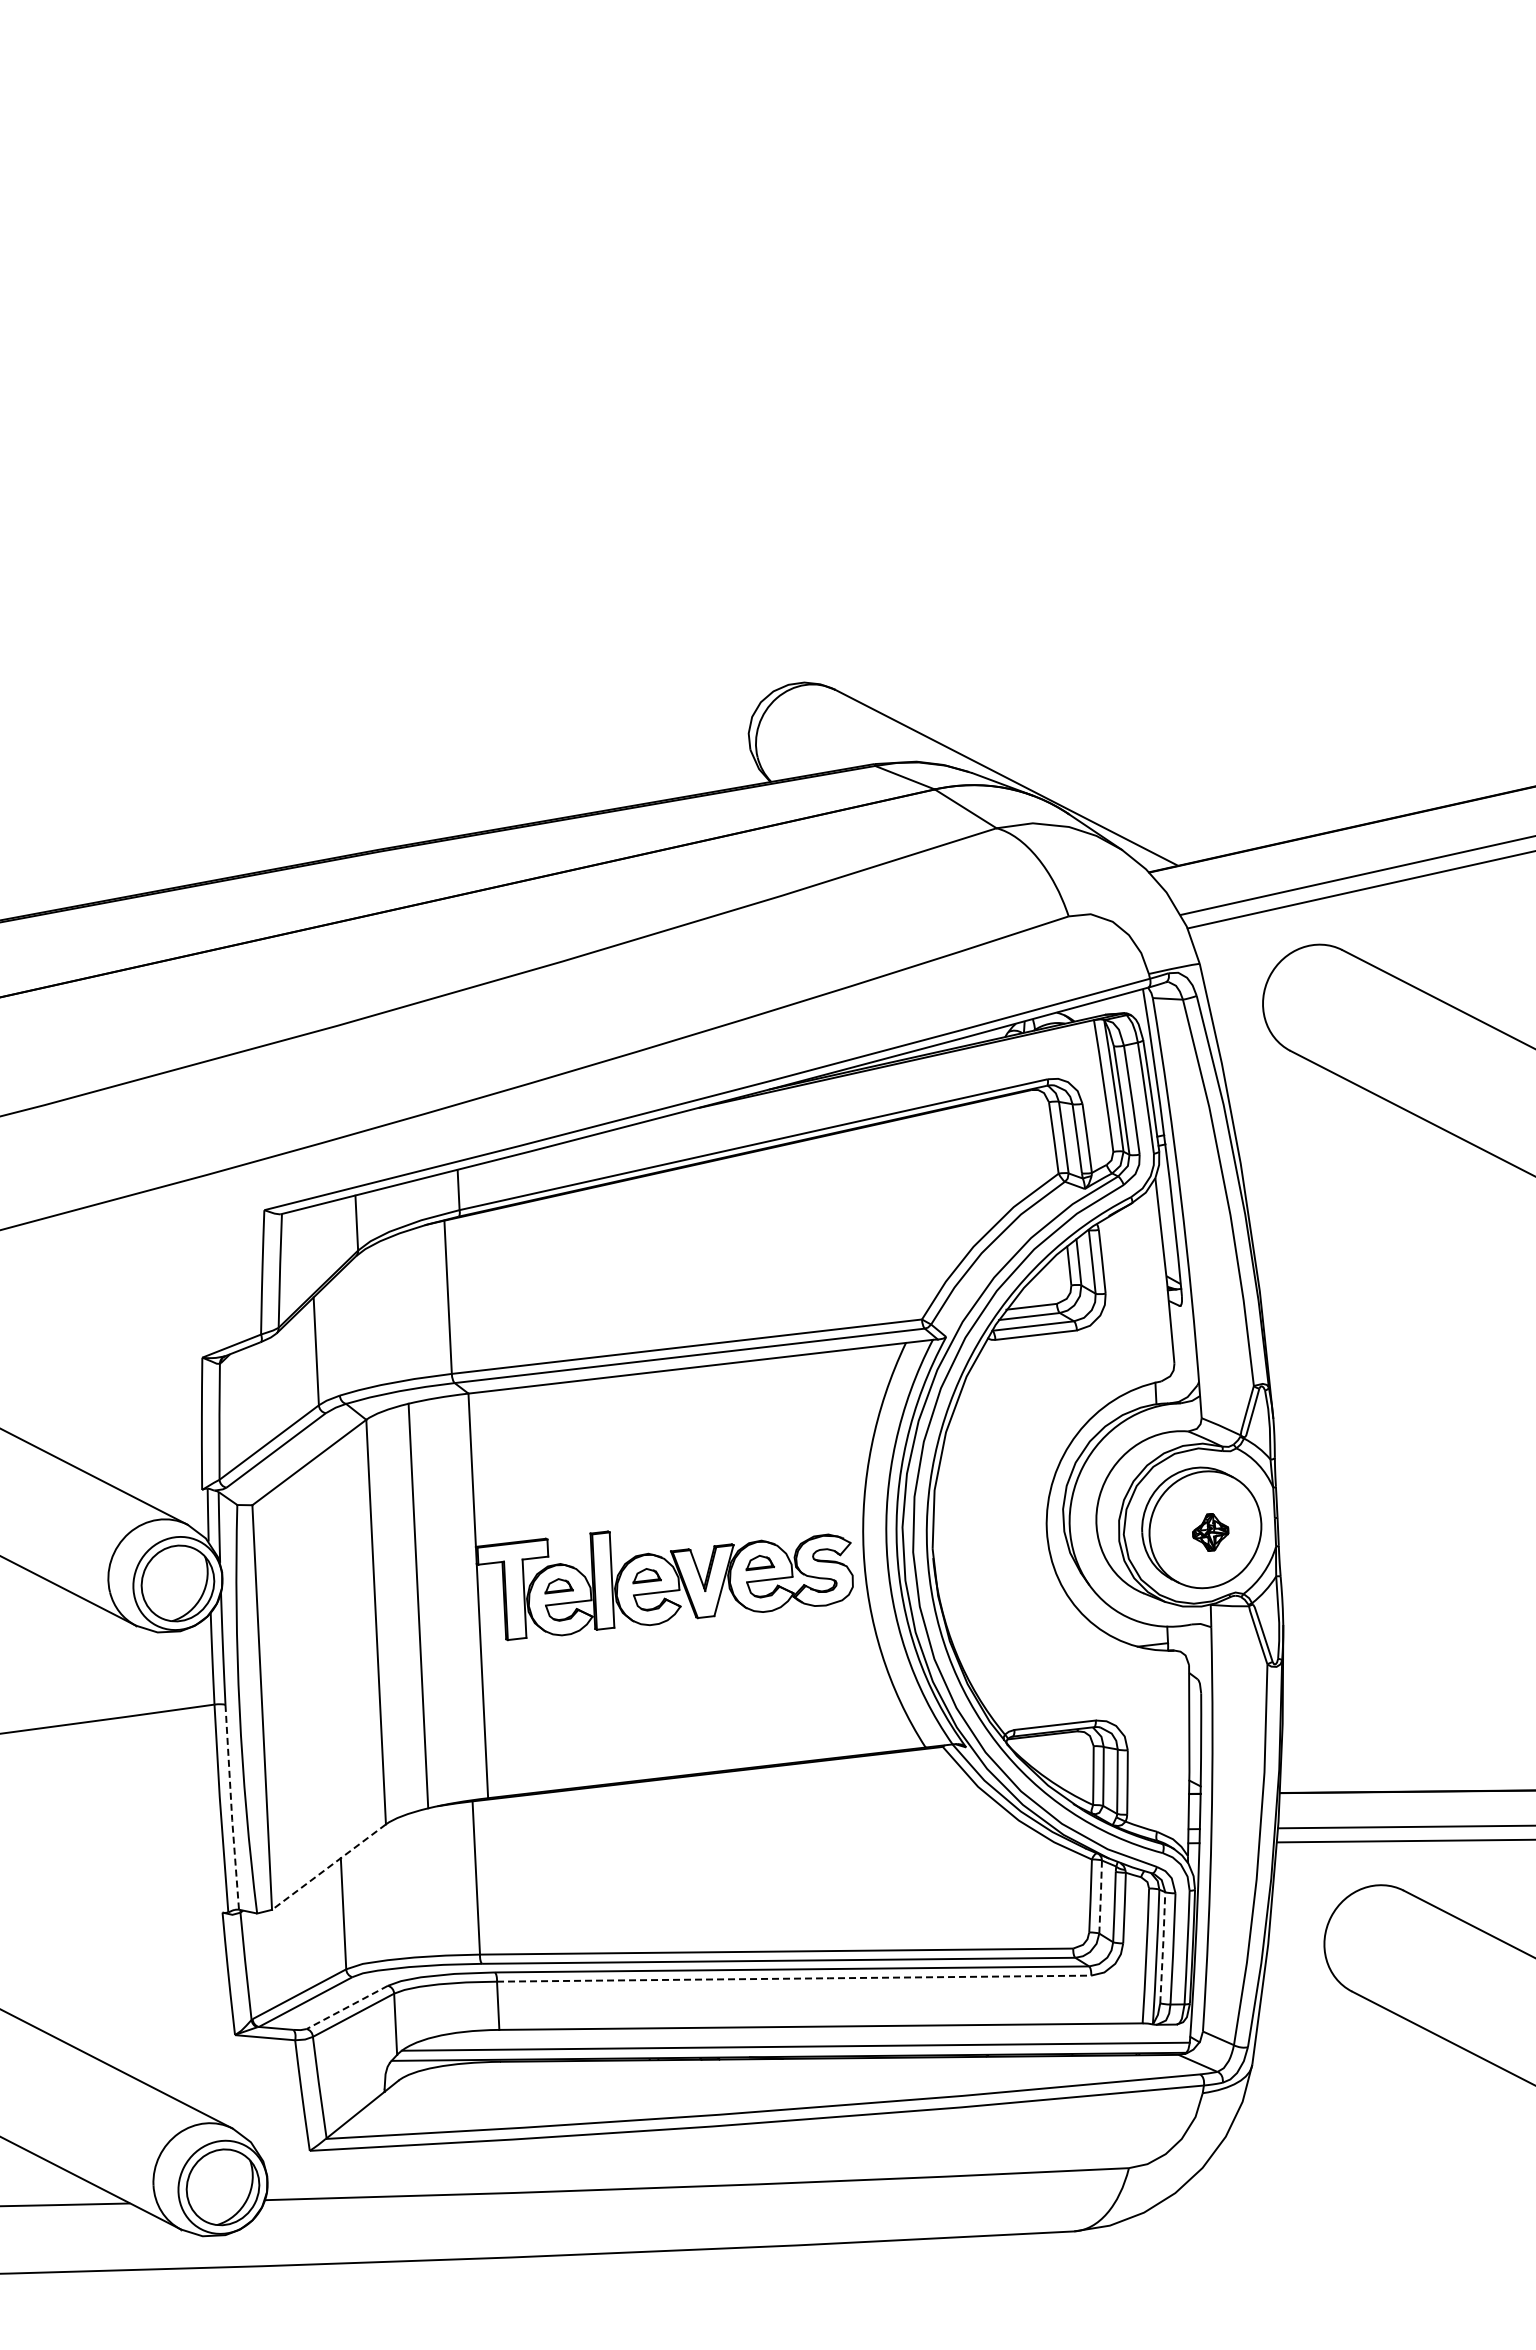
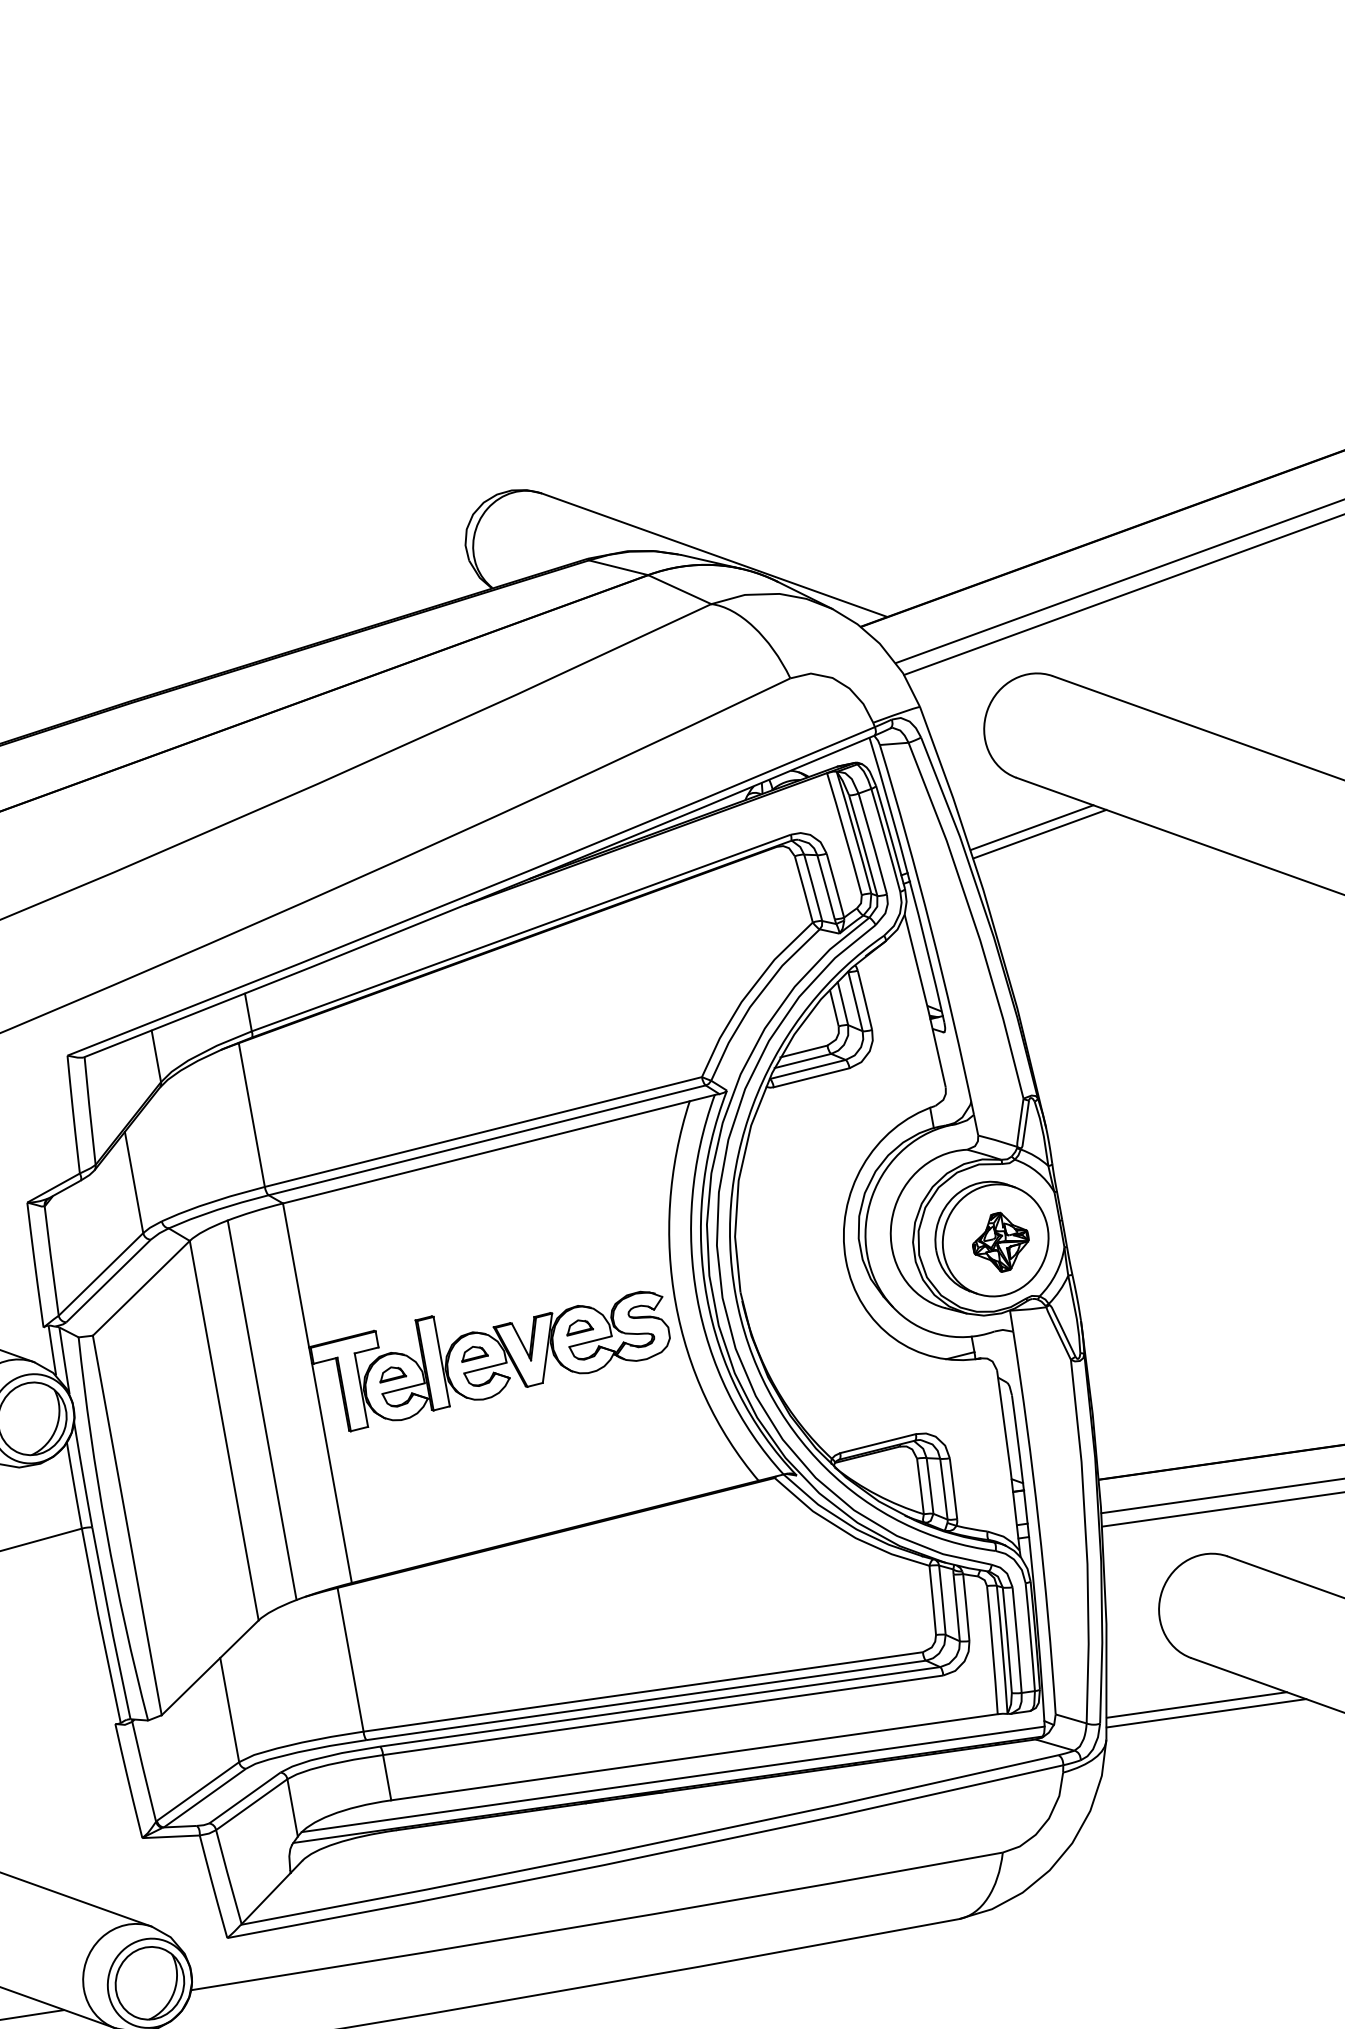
line: (1299, 1104) -> (1031, 827), added
line: (1306, 1112) -> (1039, 833), added
part: (1210, 1532) -> (1000, 1242), size x1.67
line: (231, 1808) -> (110, 1624), dashed -> solid
line: (328, 1867) -> (209, 1668), dashed -> solid
line: (1100, 1895) -> (942, 1598), dashed -> solid
line: (1163, 1946) -> (1007, 1639), dashed -> solid
line: (794, 1978) -> (663, 1715), dashed -> solid
line: (346, 2007) -> (244, 1798), dashed -> solid
line: (1350, 2041) -> (1196, 1705), added
line: (1360, 2050) -> (1206, 1712), added

